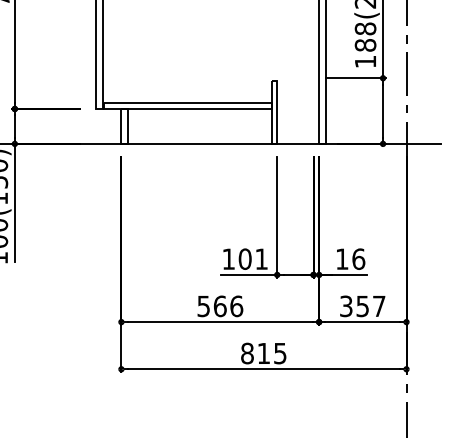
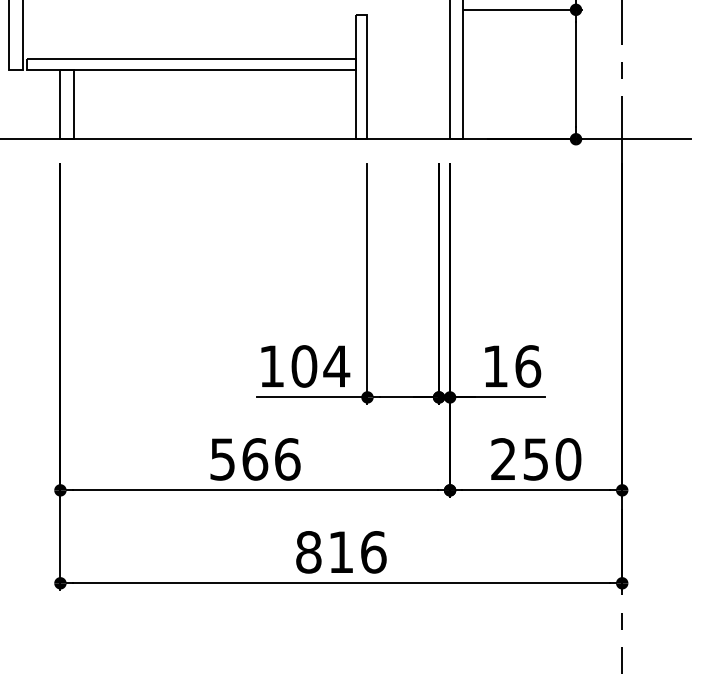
text: (261, 258) -> (336, 365), 101 -> 104
text: (362, 306) -> (535, 459), 357 -> 250
text: (280, 353) -> (373, 552), 815 -> 816

